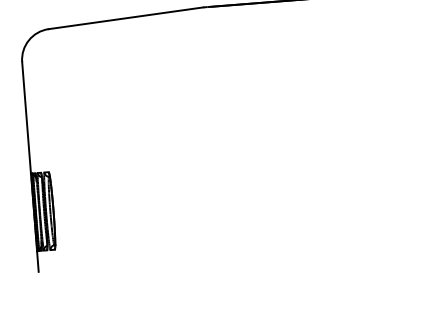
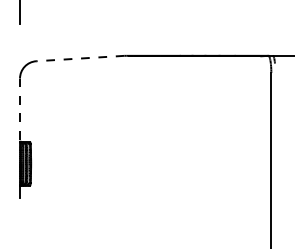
line: (124, 18) -> (79, 58), solid -> dashed
line: (27, 118) -> (20, 110), solid -> dashed

